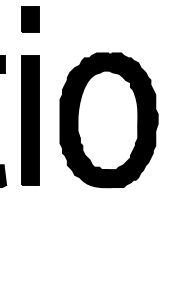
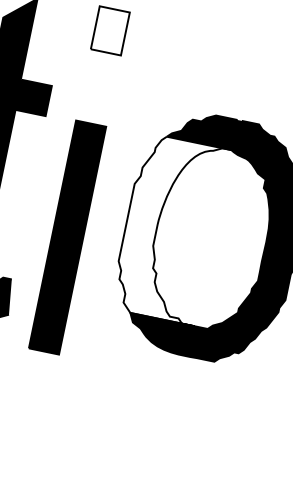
fill: (29, 19) -> (109, 30), removed
part: (30, 120) -> (68, 238), moved
fill: (84, 120) -> (169, 229), removed

